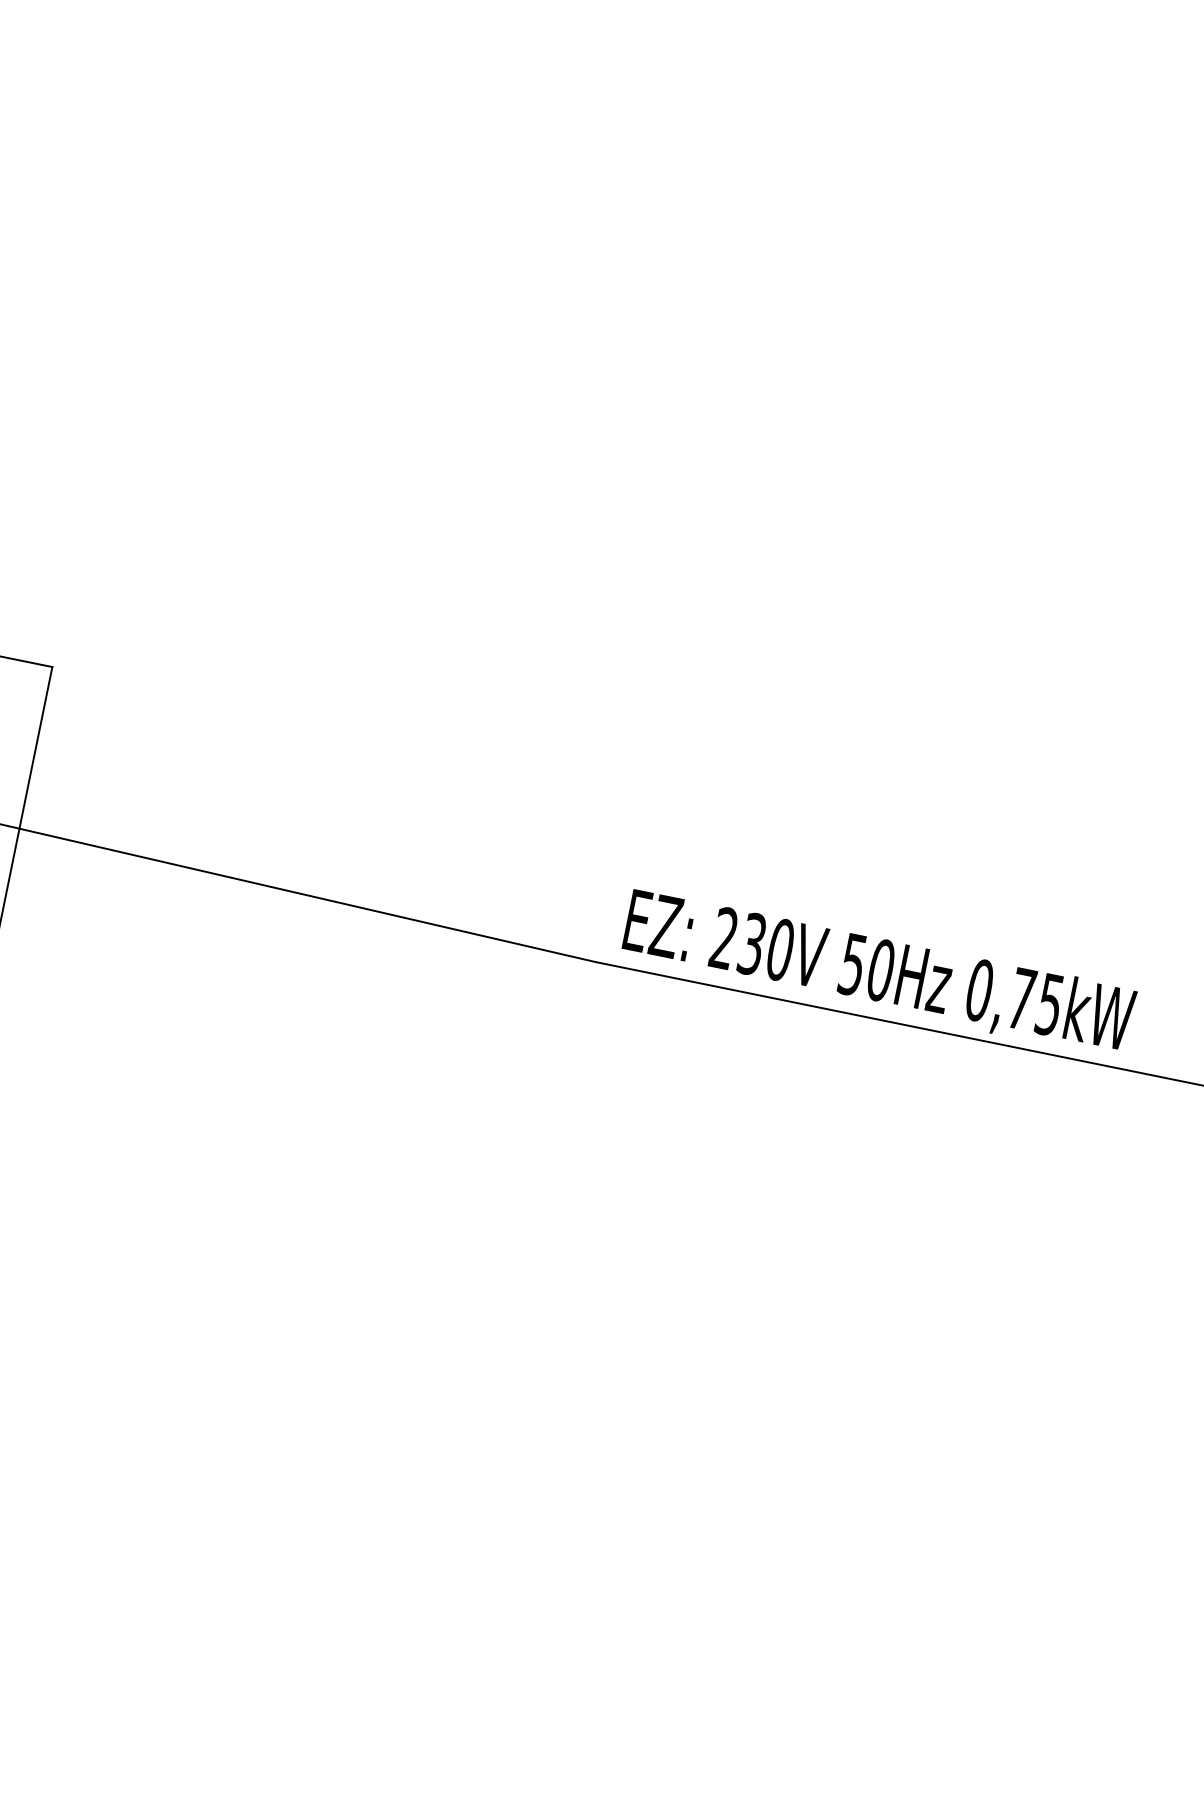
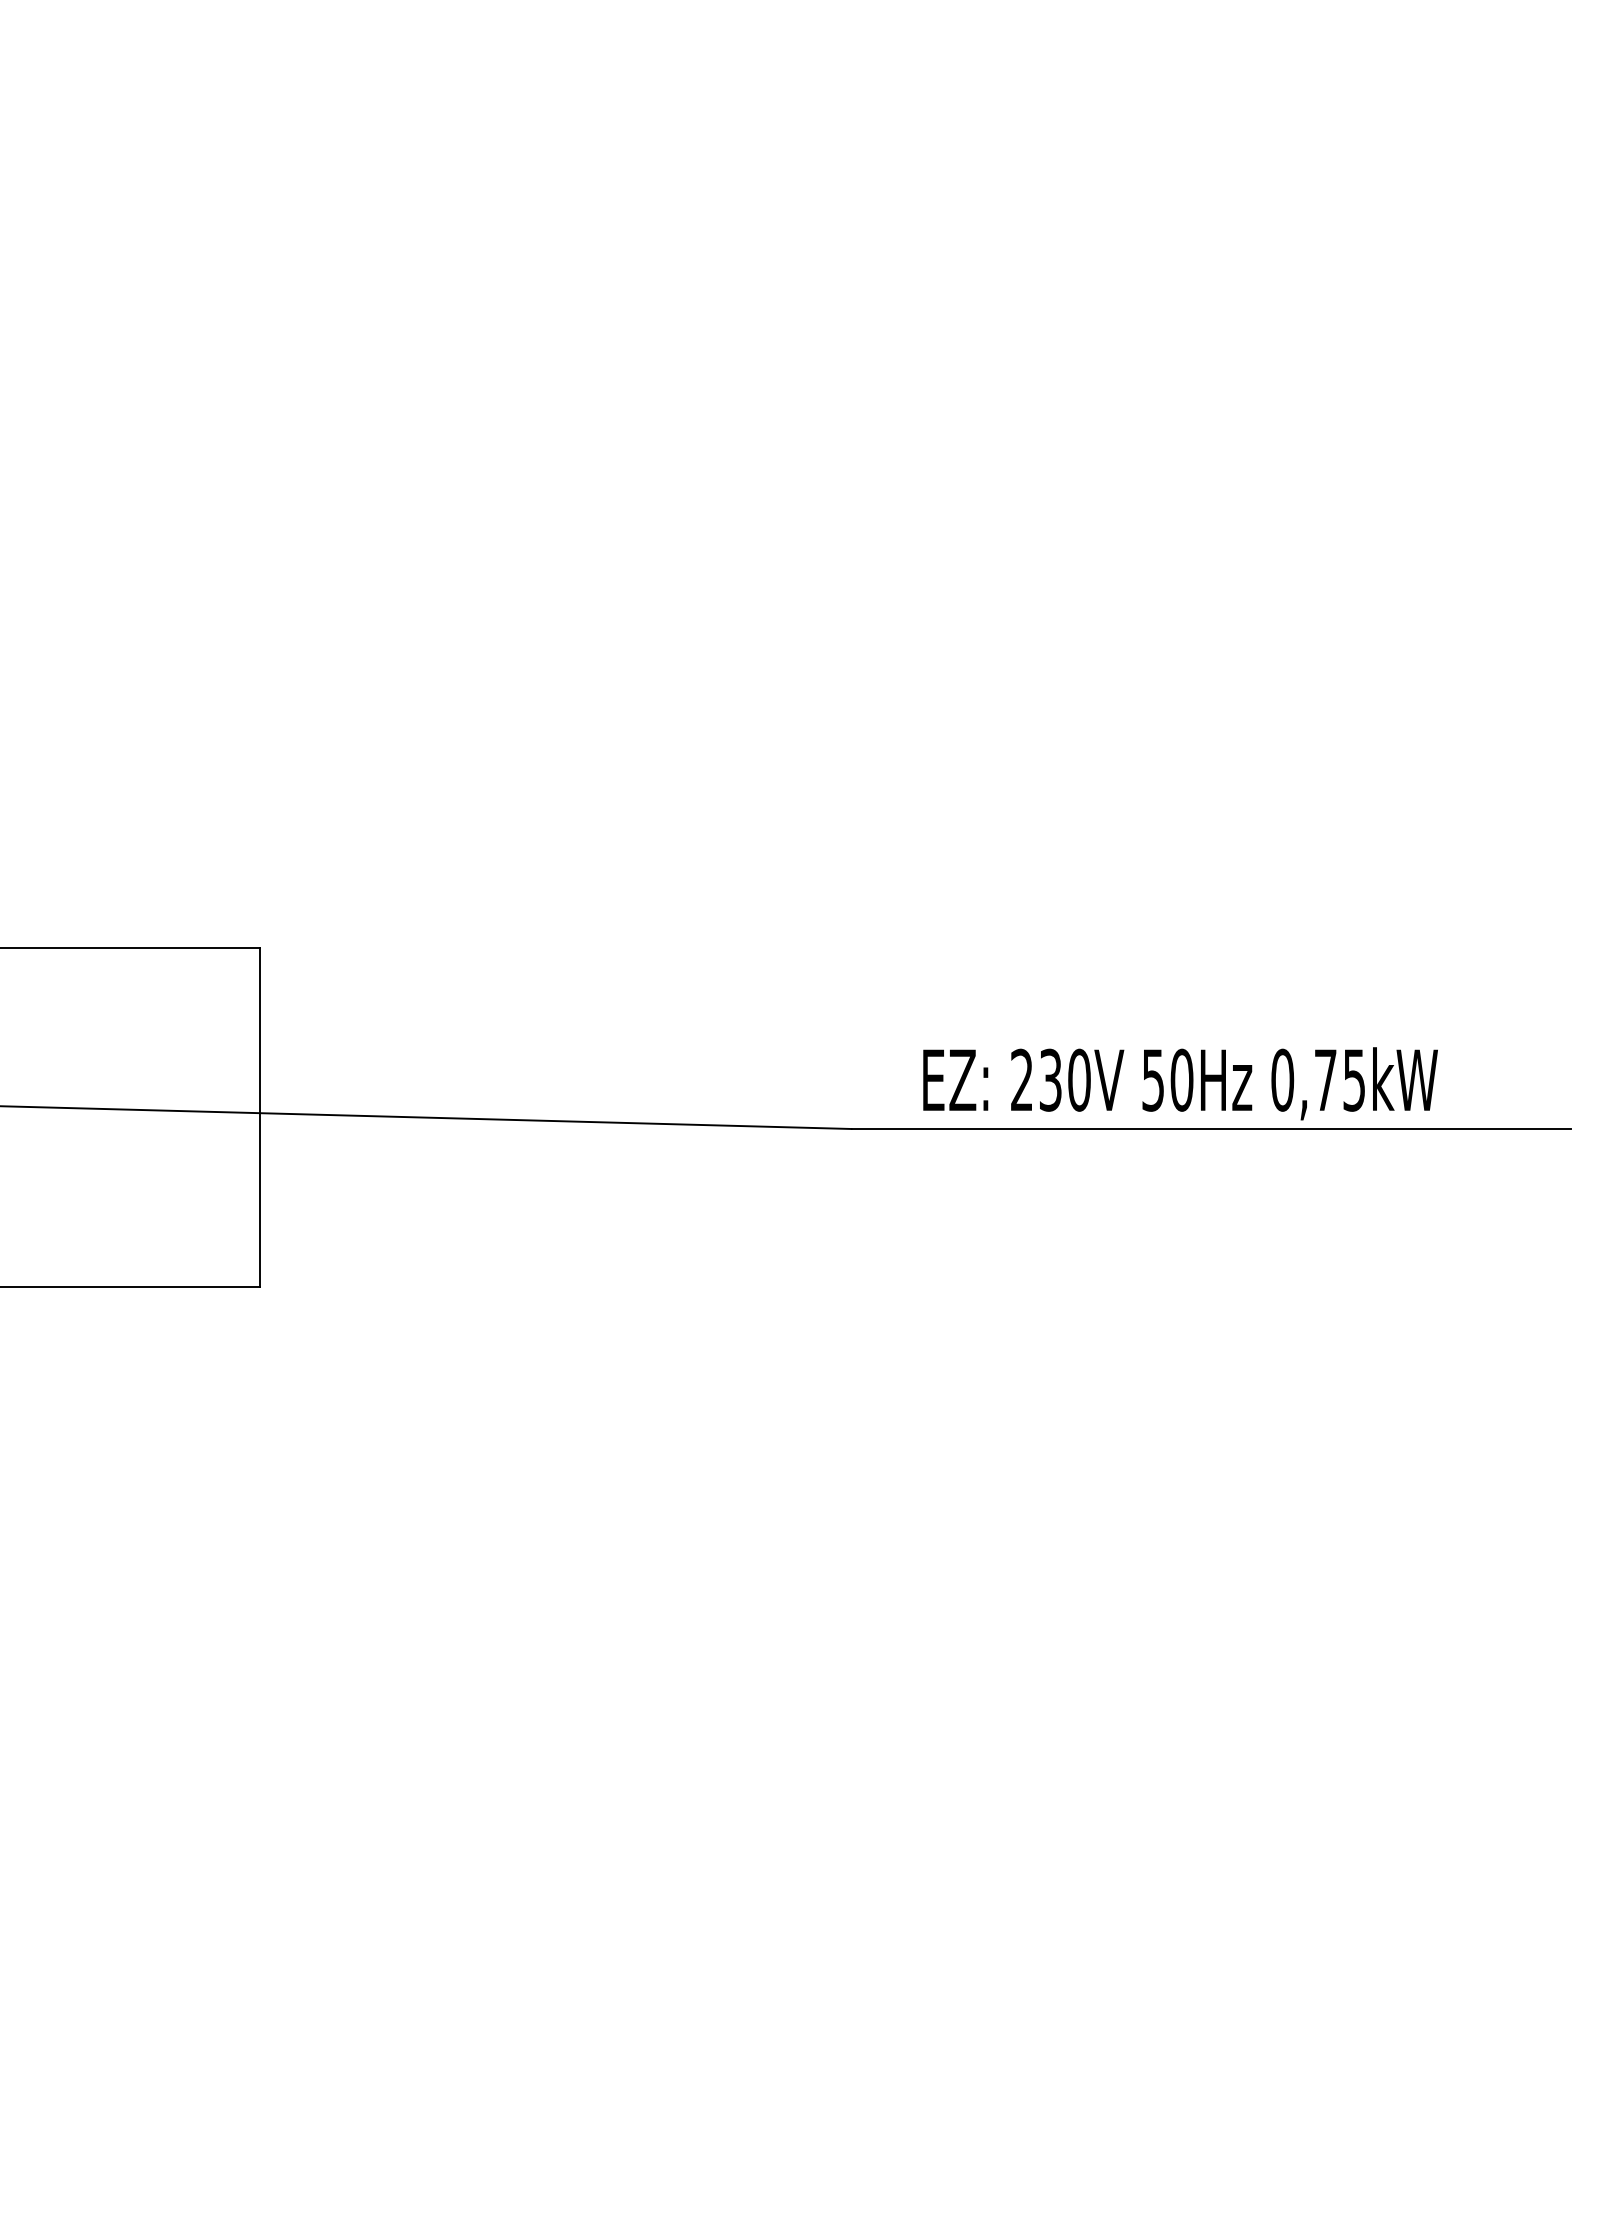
text: (878, 973) -> (1180, 1083), moved

